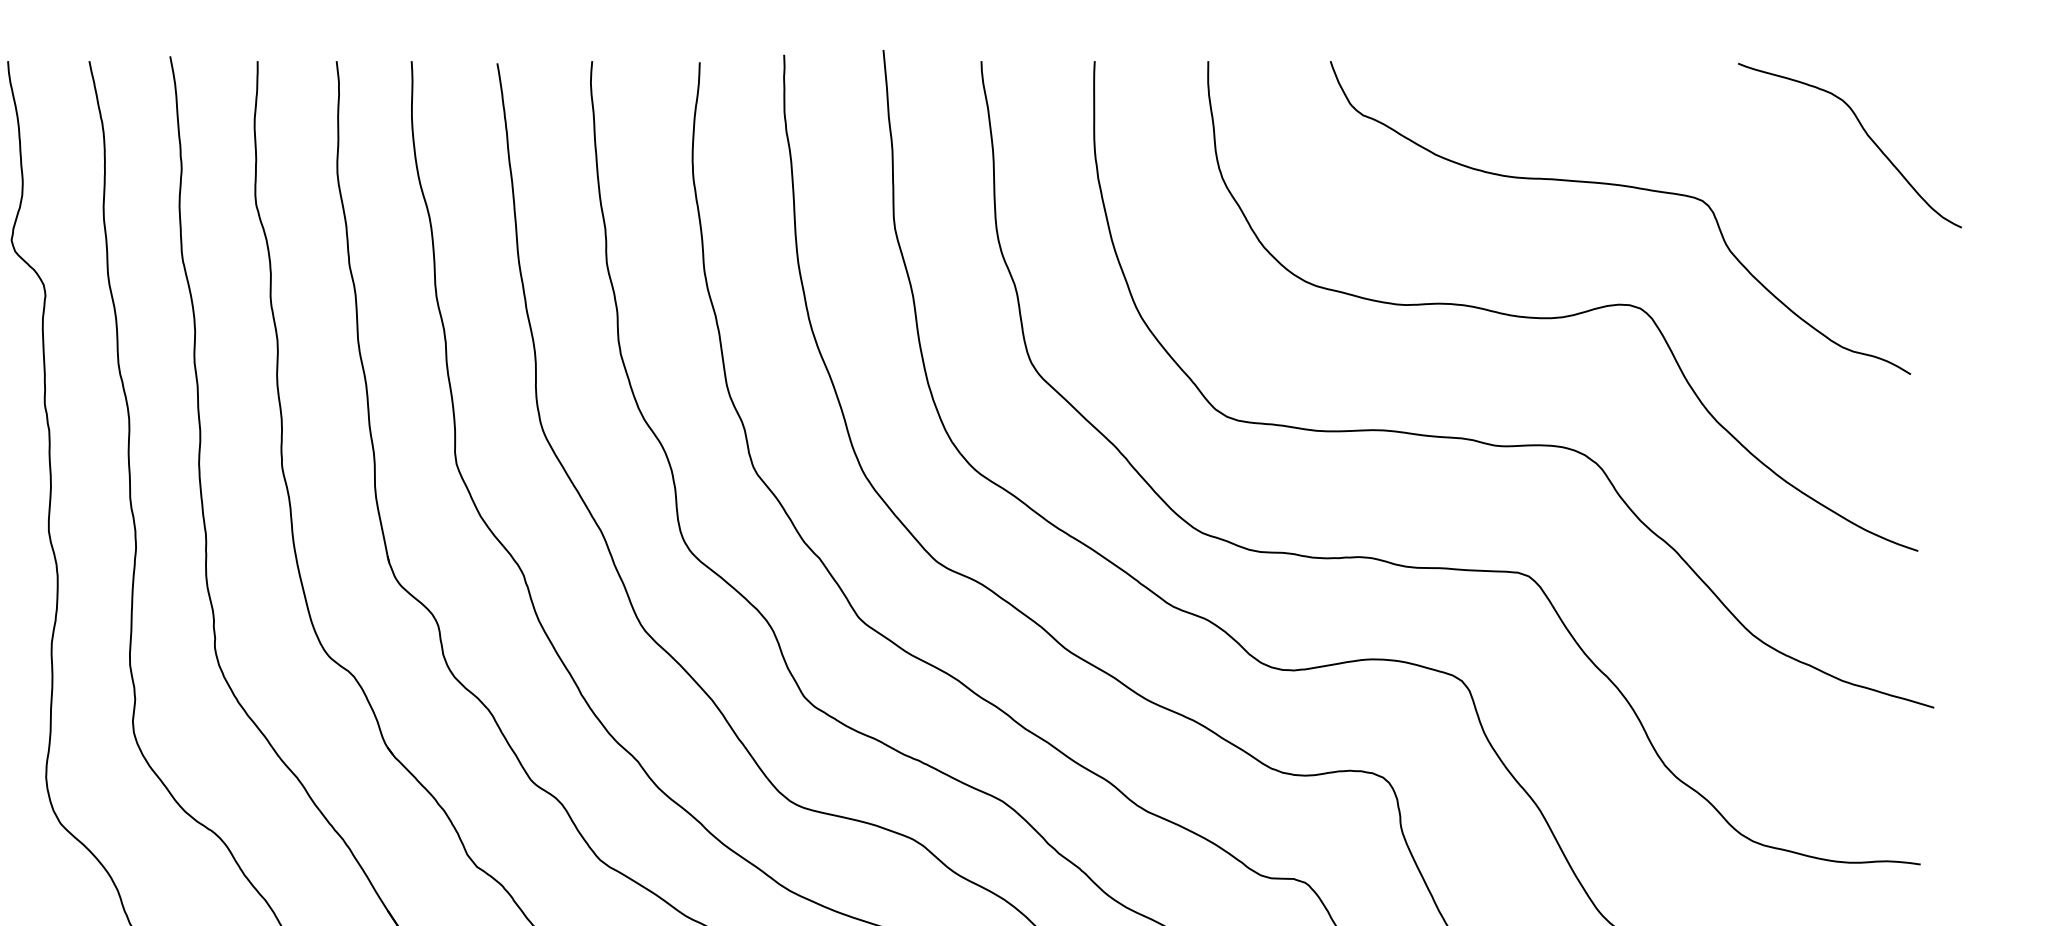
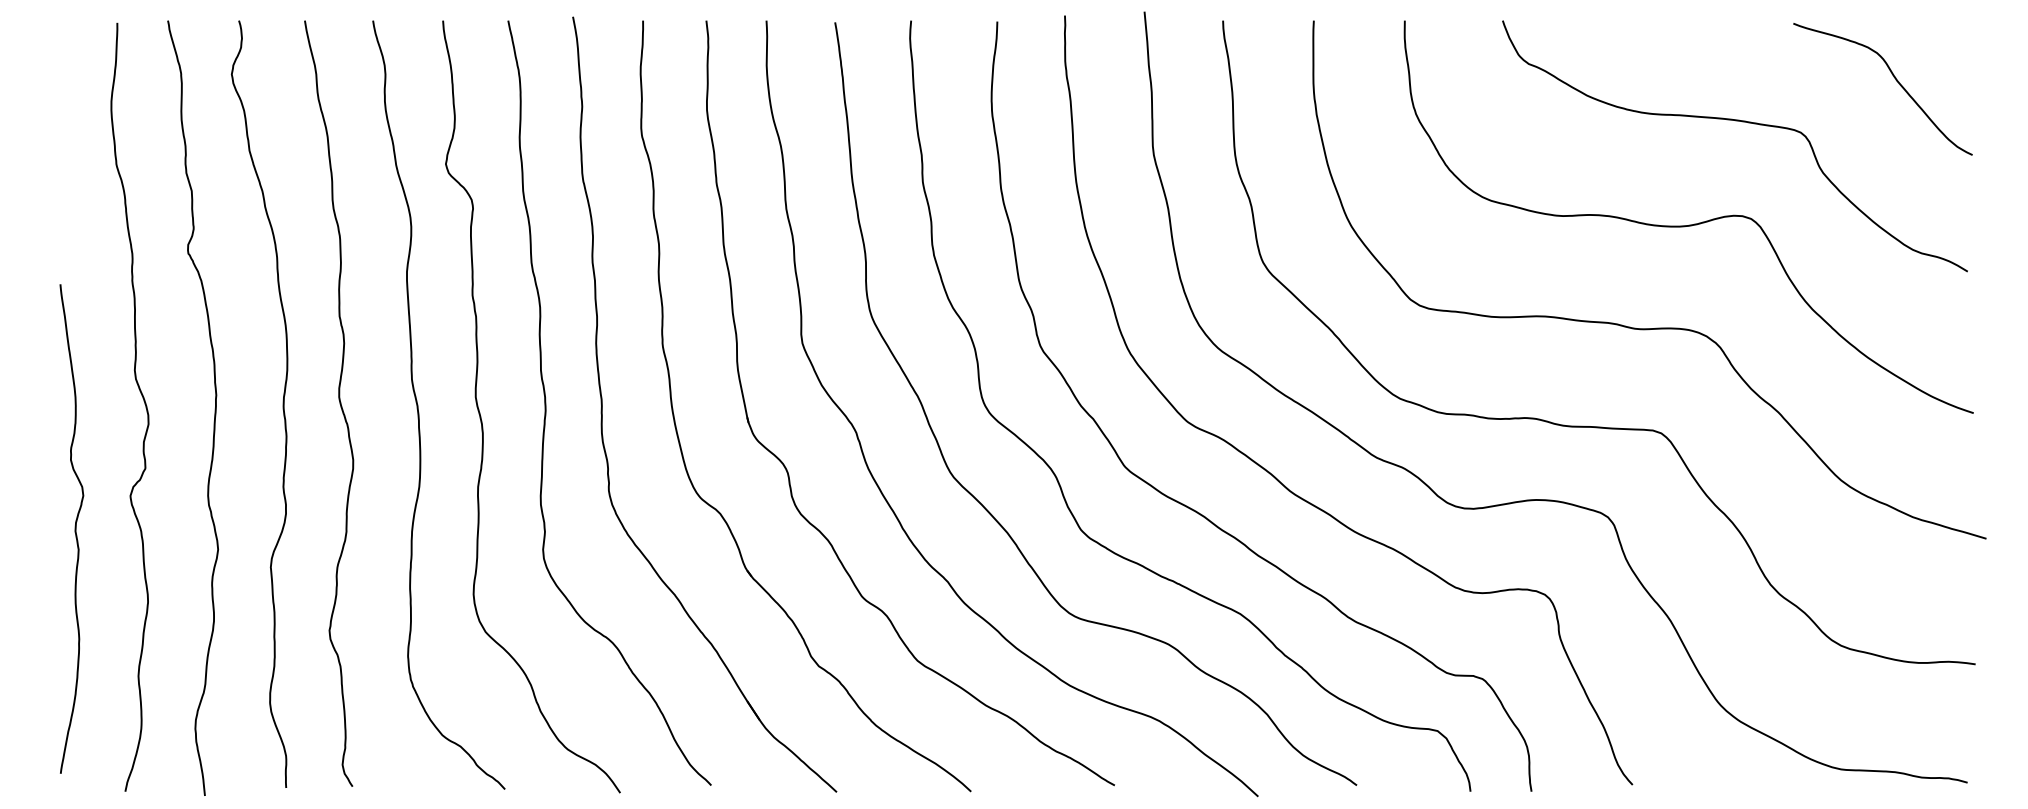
curve: (1865, 134) -> (1895, 80), moved

